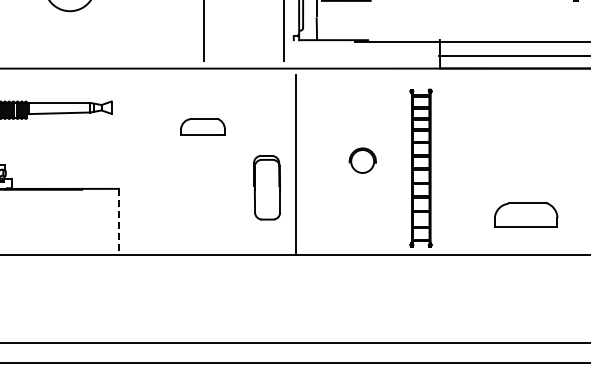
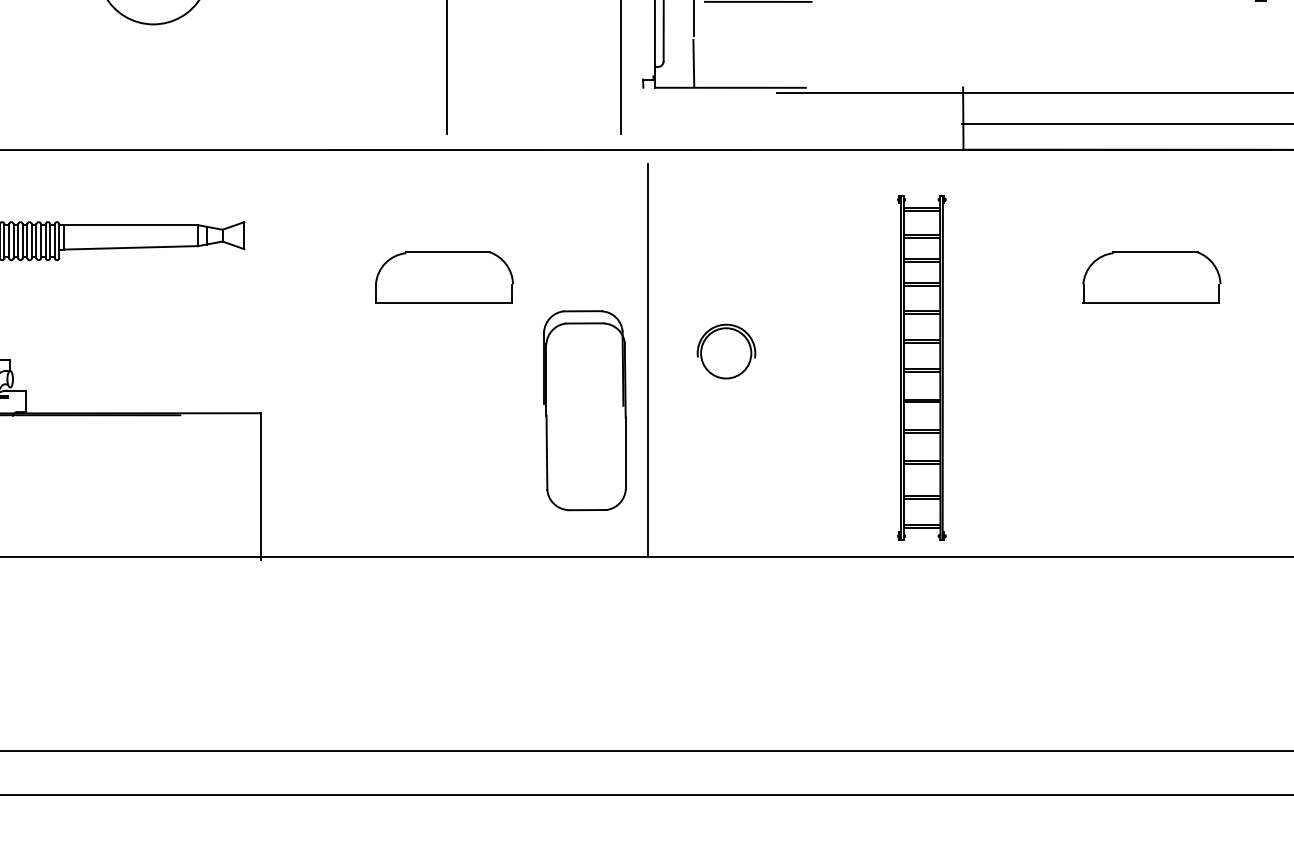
part: (202, 126) -> (443, 276), size x1.43
part: (362, 160) -> (725, 351), moved
part: (266, 187) -> (583, 410), size x1.43
part: (526, 214) -> (1152, 276), moved
line: (119, 222) -> (261, 486), dashed -> solid

